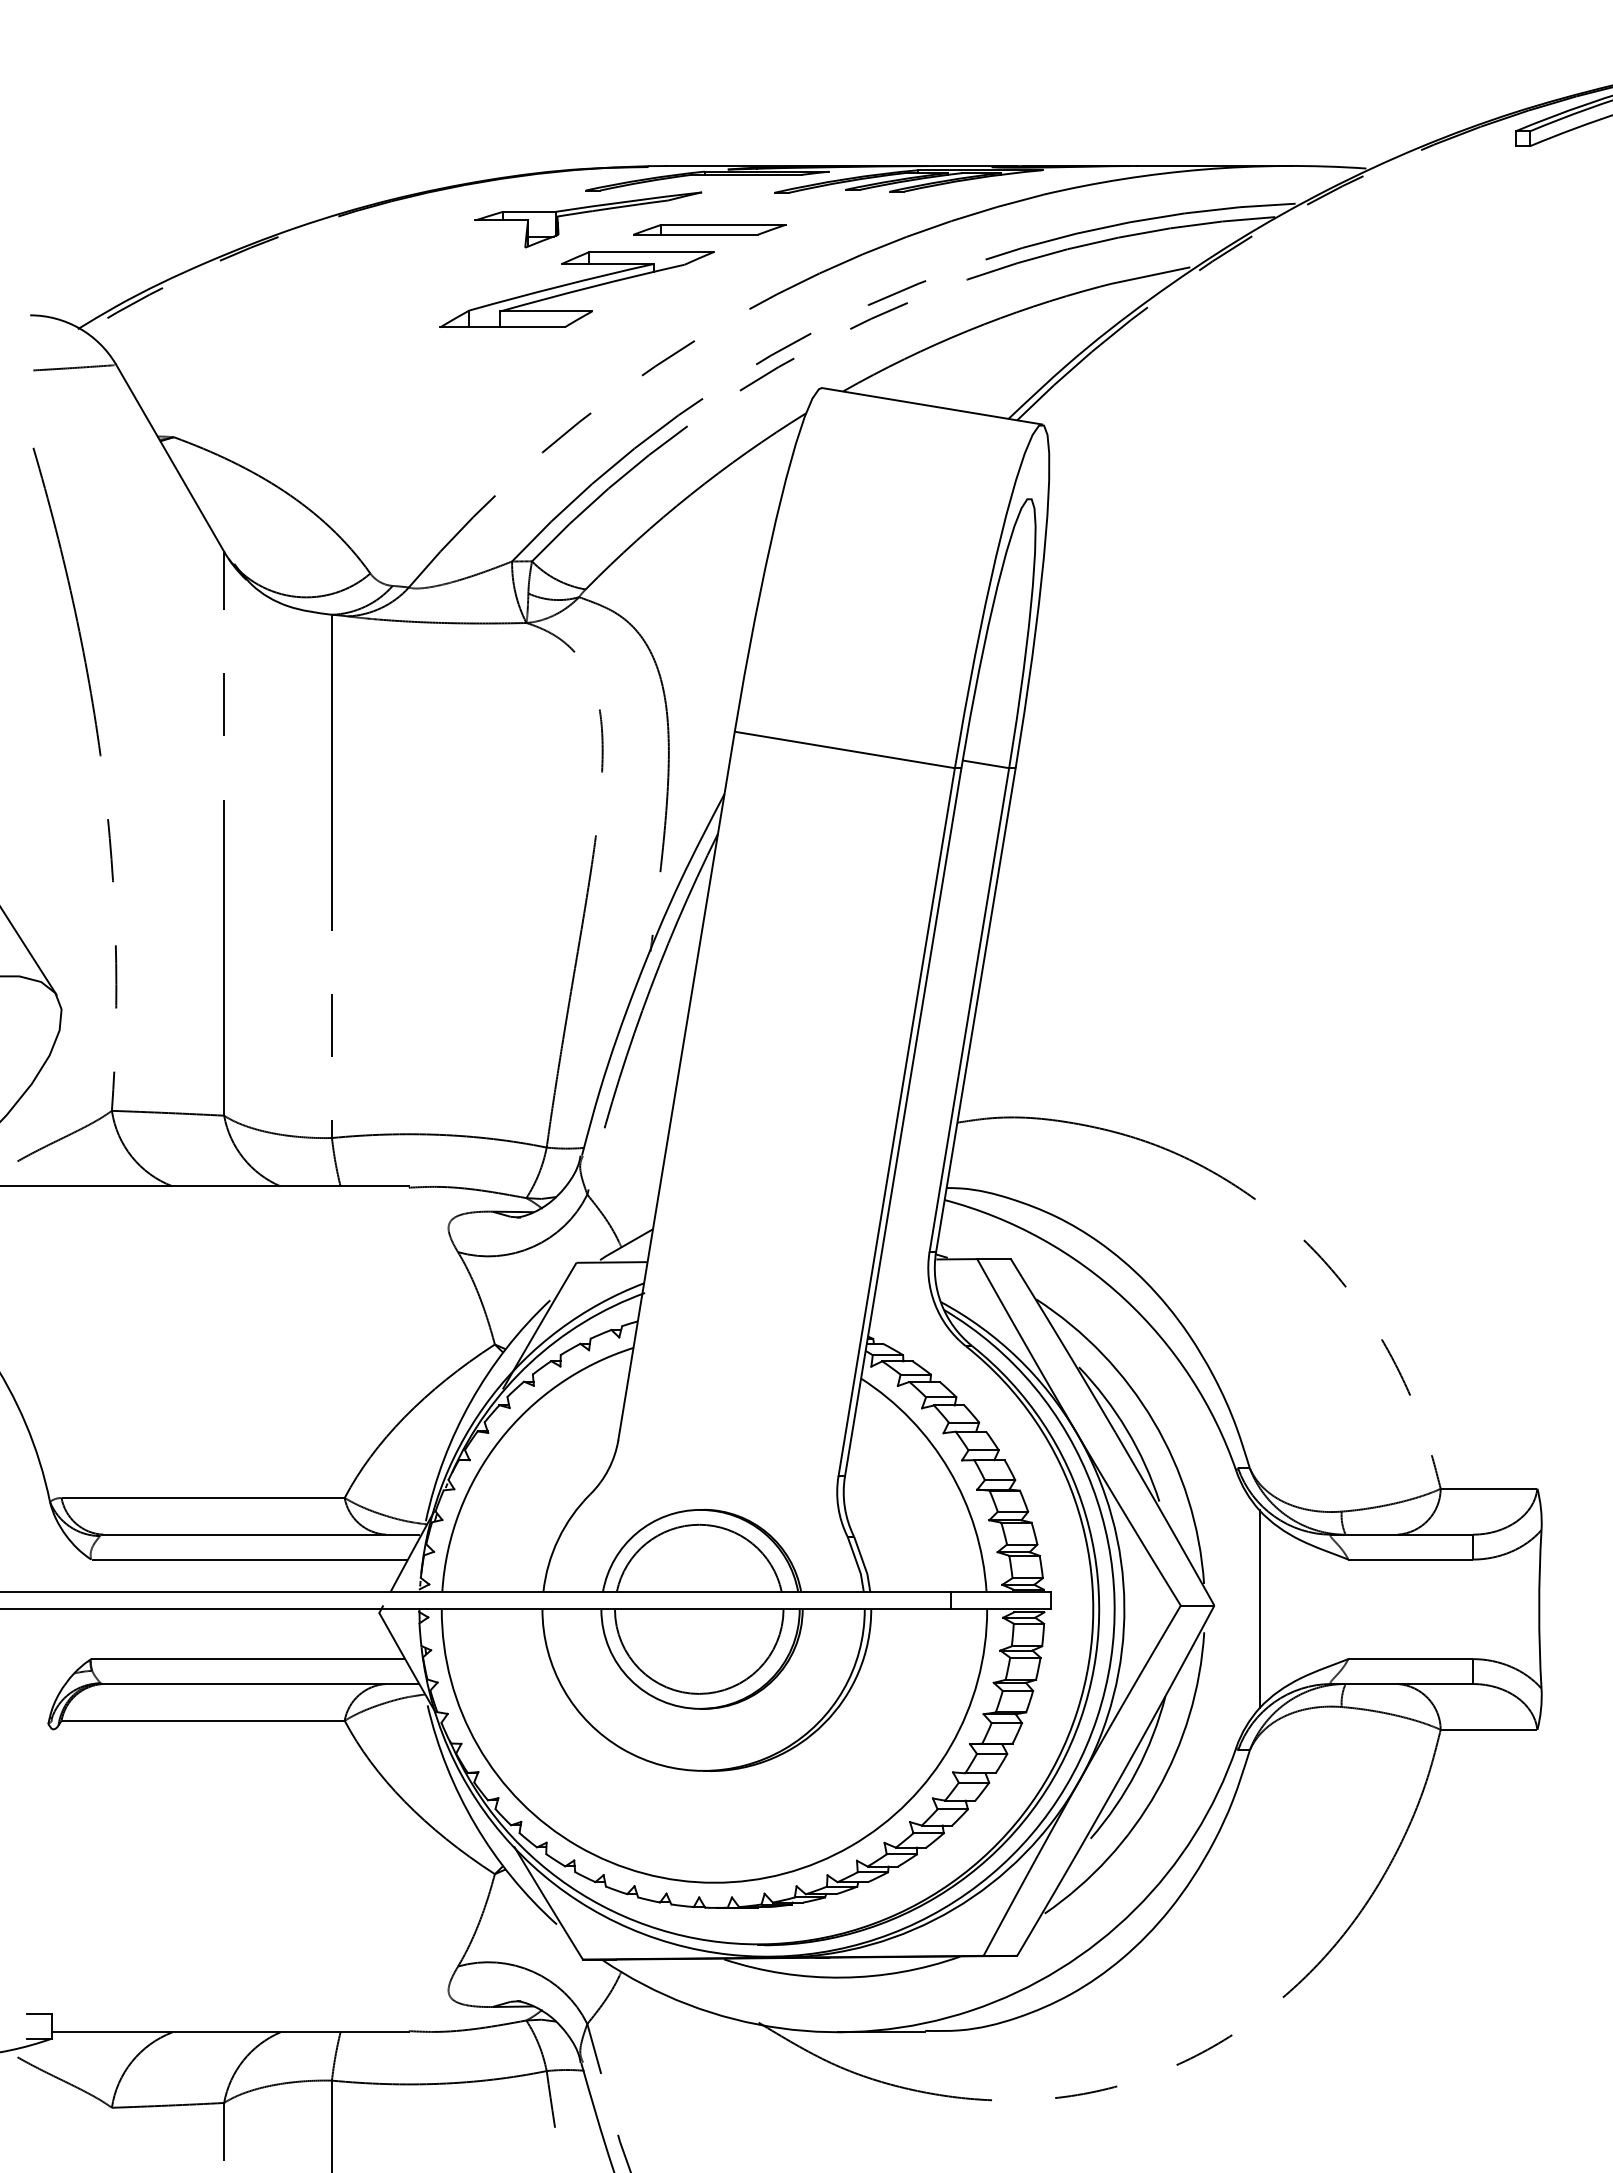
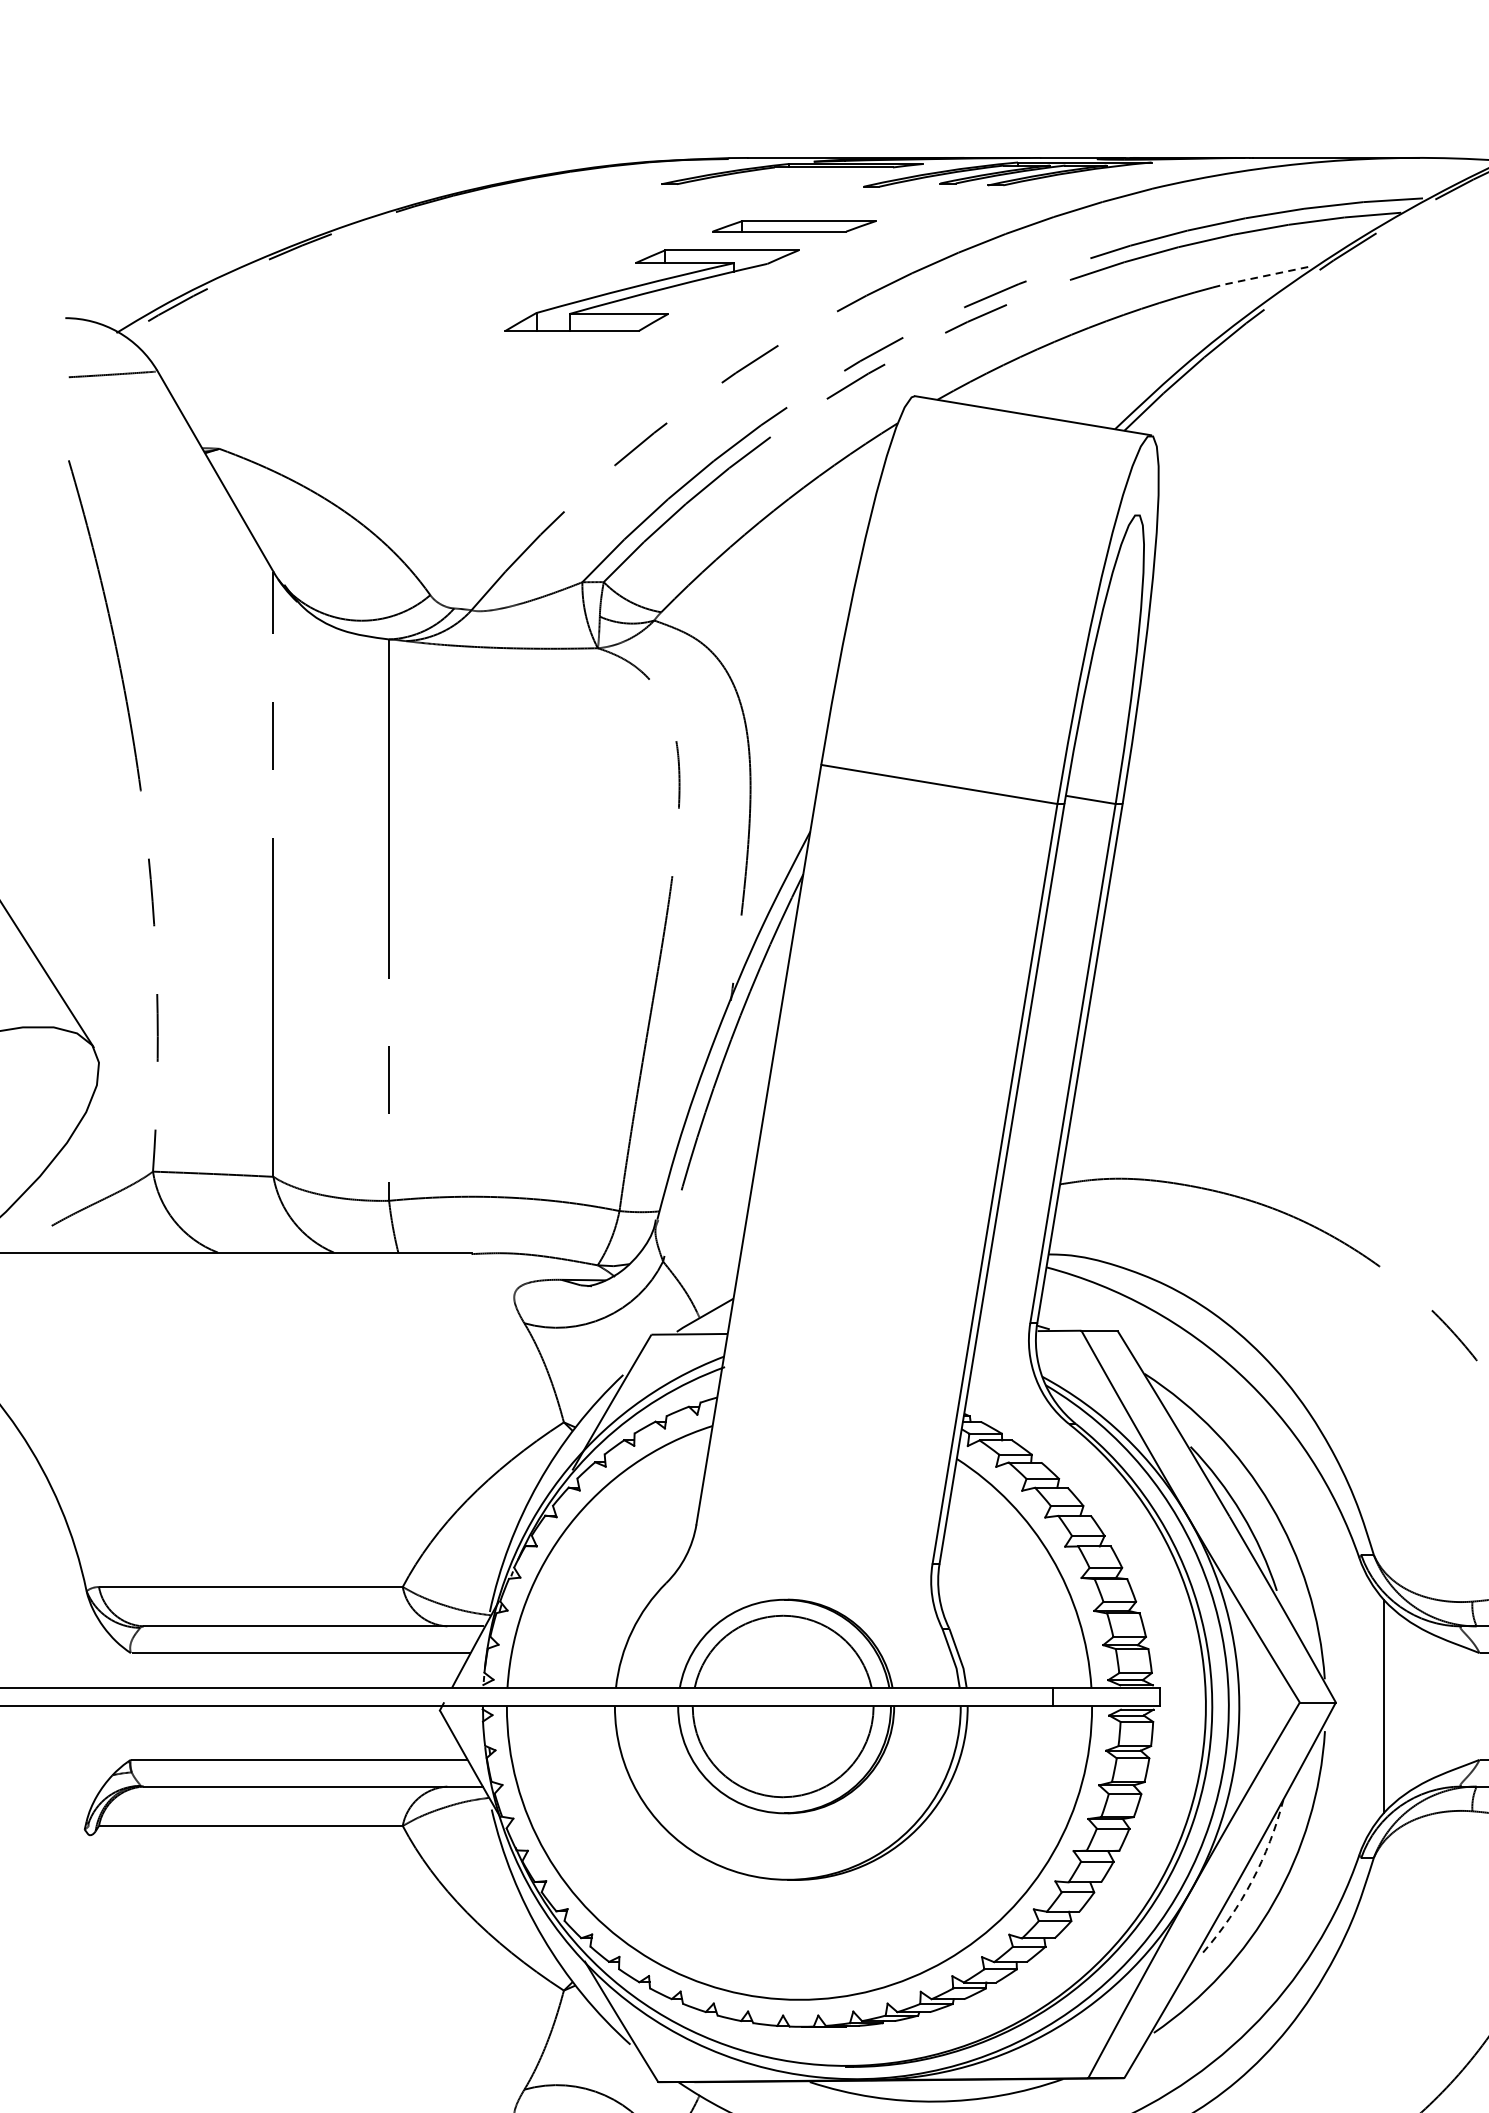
part: (588, 212) -> (664, 207), removed
line: (1144, 276) -> (1260, 276), solid -> dashed
arc: (1136, 1771) -> (1252, 1880), solid -> dashed

